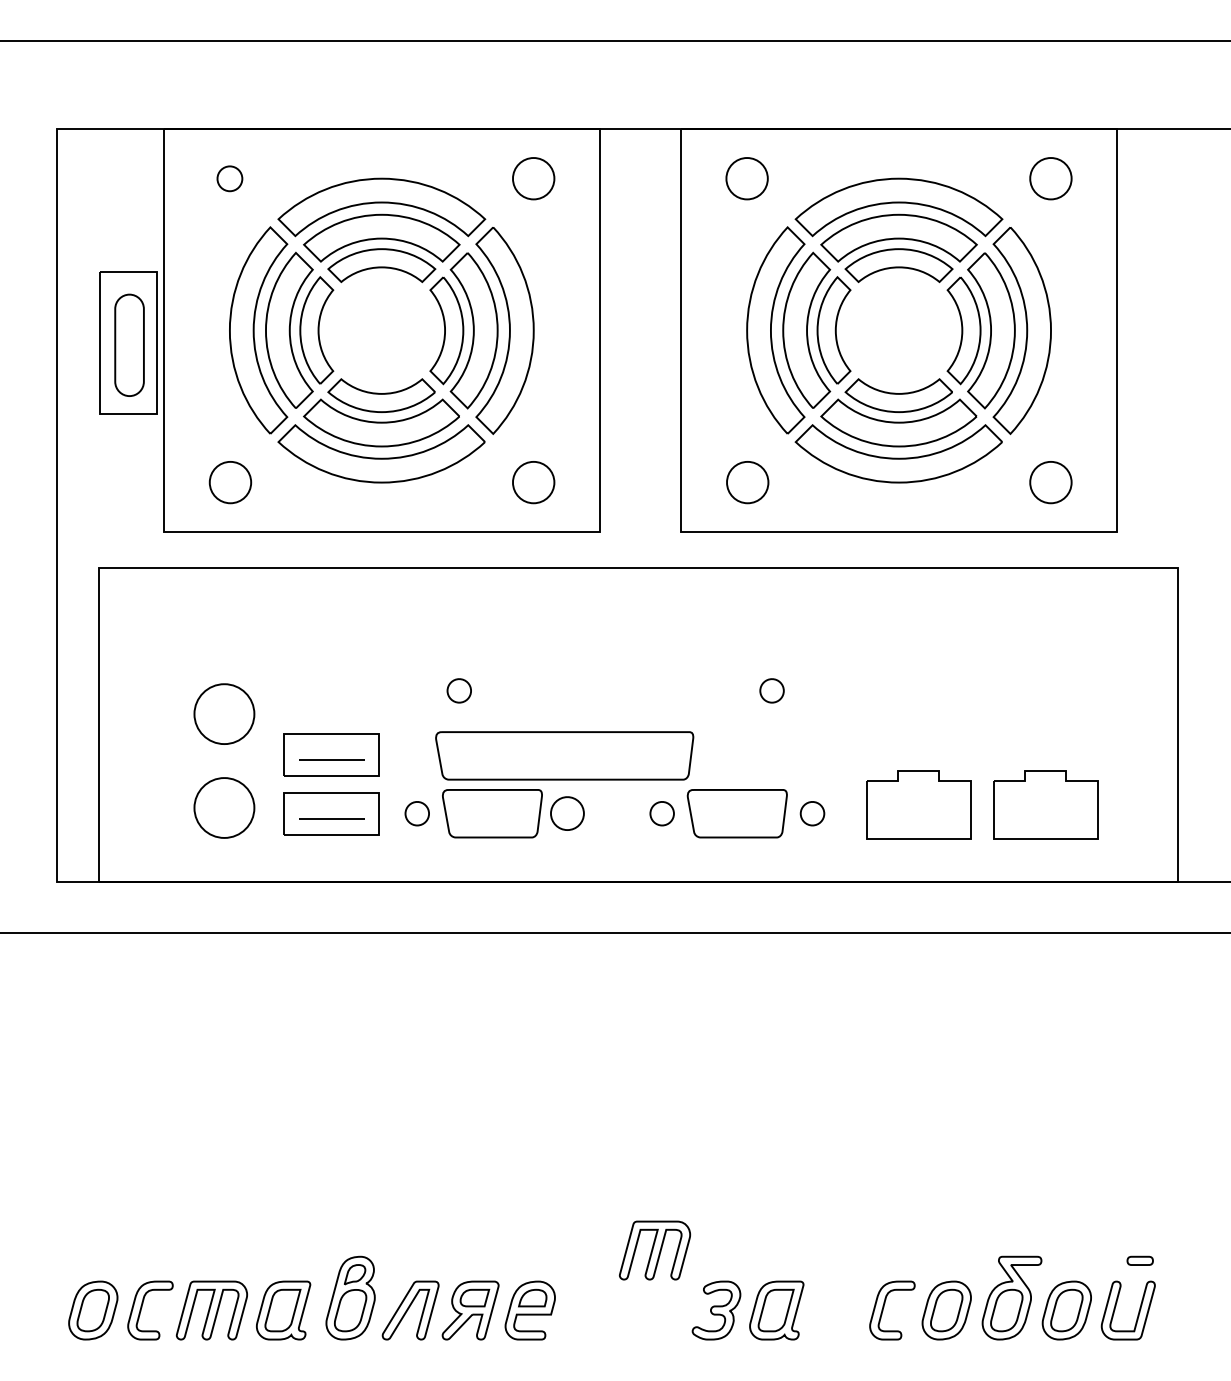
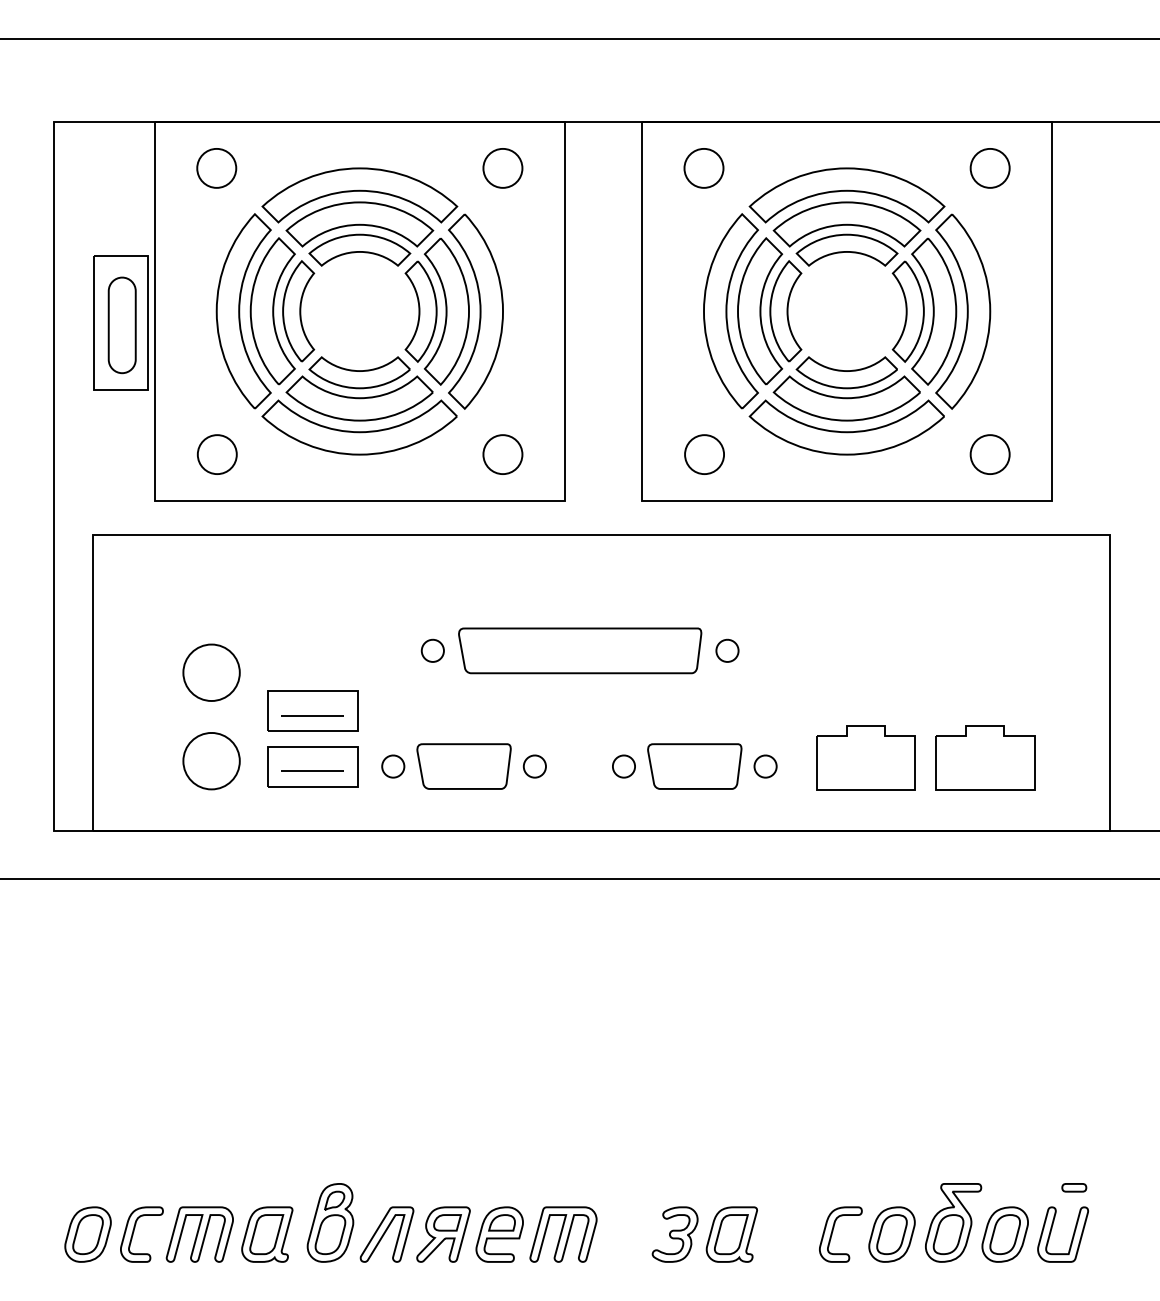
part: (229, 178) -> (216, 168), size x1.67
part: (564, 755) -> (580, 650), moved
part: (567, 813) -> (534, 766), size x0.71
part: (655, 1250) -> (563, 1234), moved

